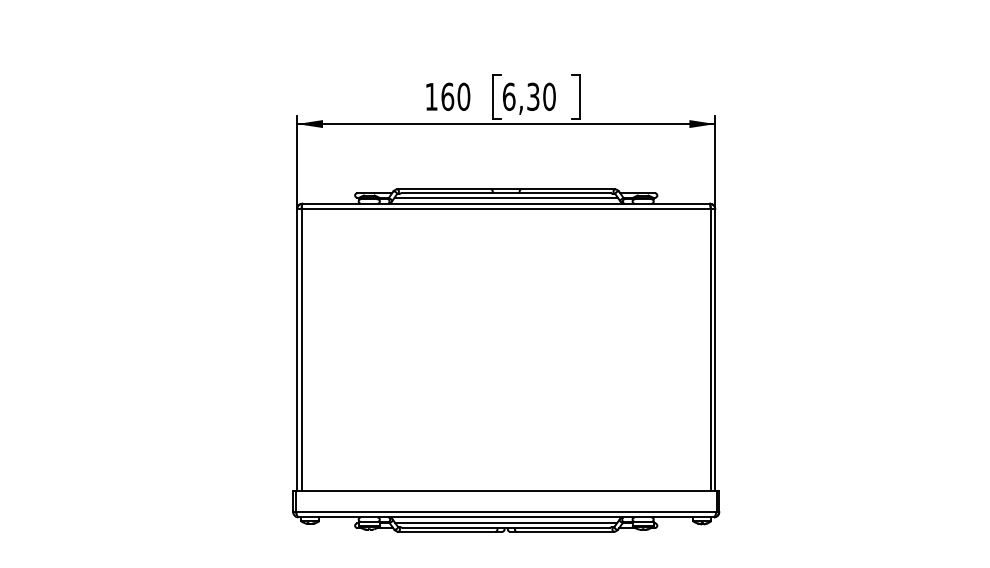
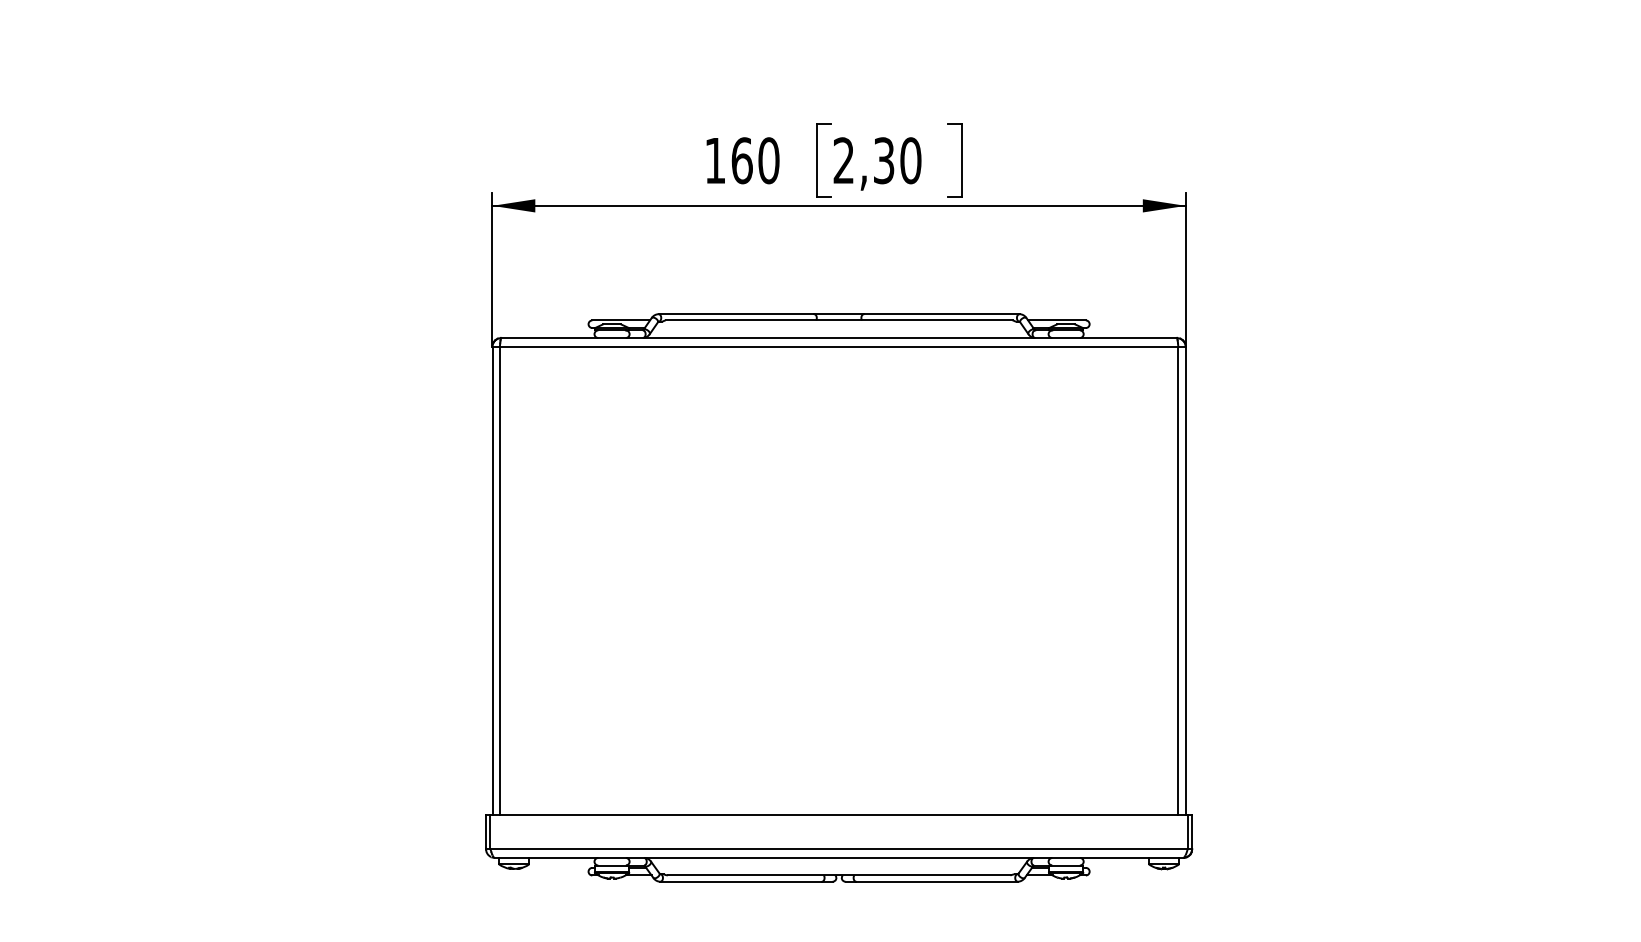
text: (509, 96) -> (844, 160), 6,30 -> 2,30
line: (505, 197) -> (837, 327), removed
line: (505, 523) -> (837, 868), removed

